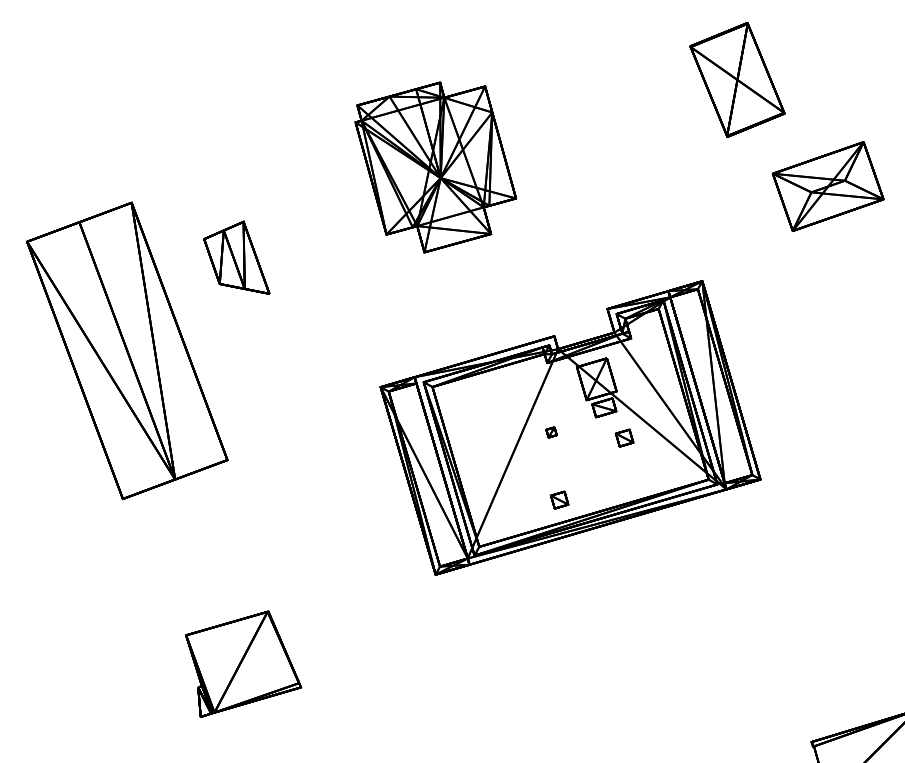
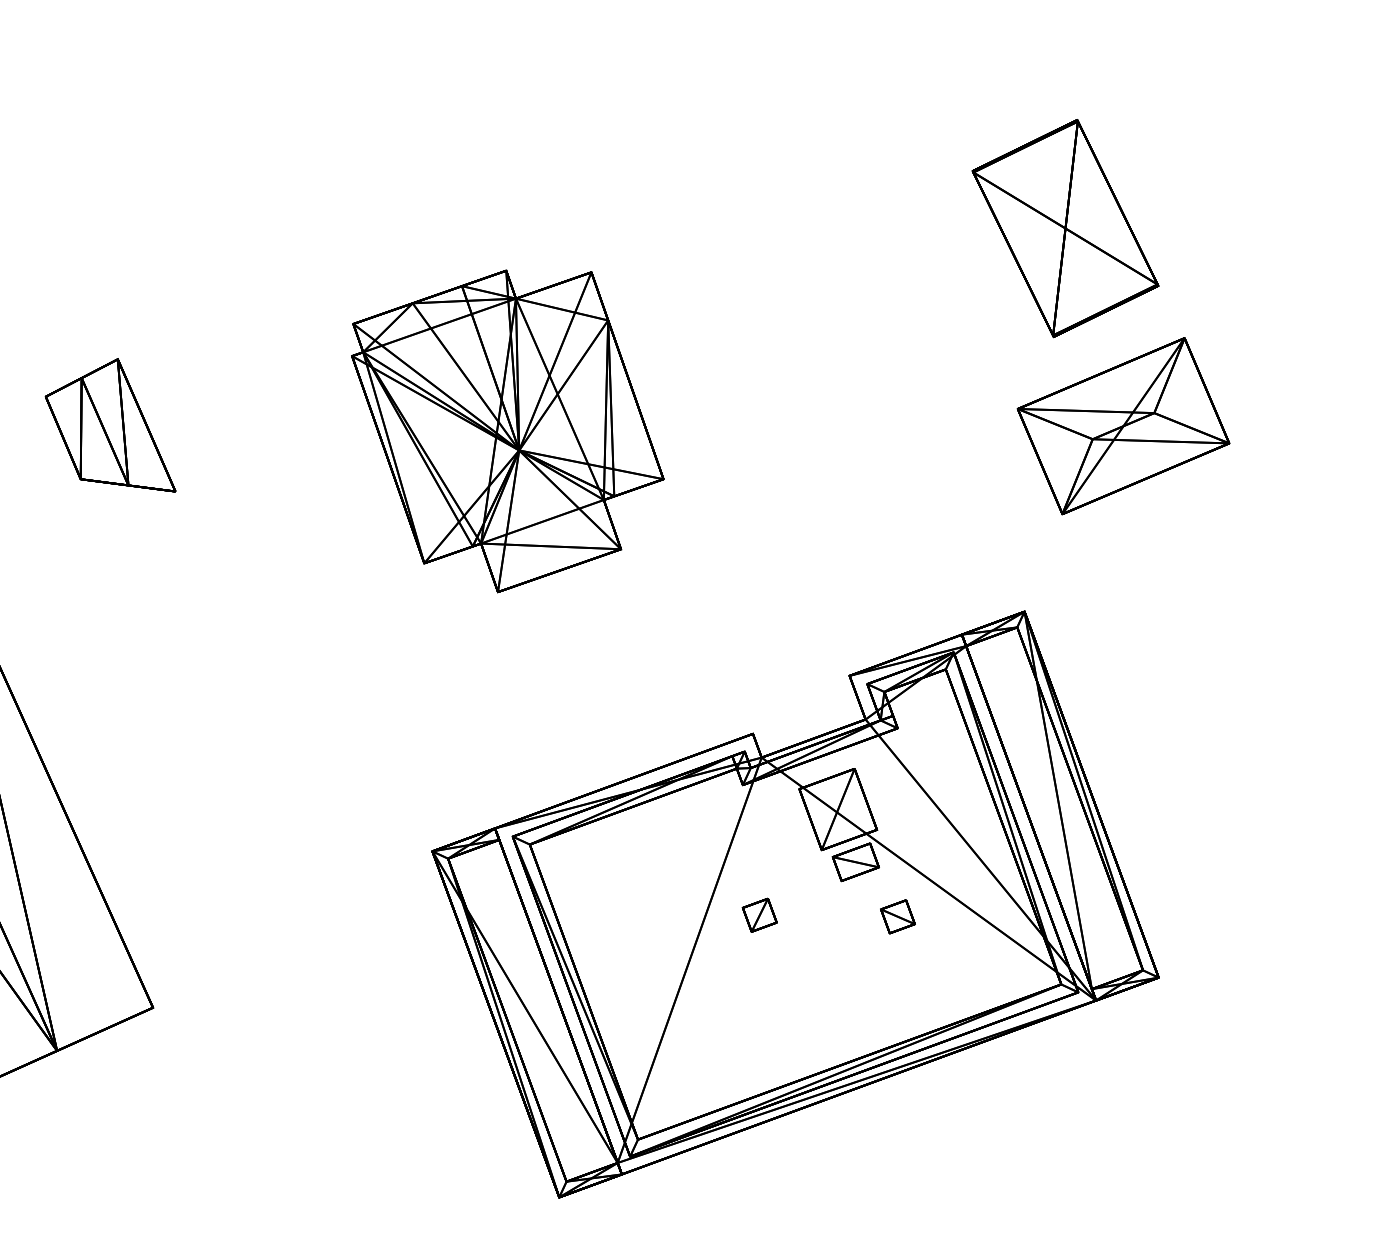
part: (827, 186) -> (1122, 426), moved
part: (236, 257) -> (108, 427), moved
part: (551, 432) -> (759, 915), size x1.67
part: (559, 499) -> (782, 1040), removed

